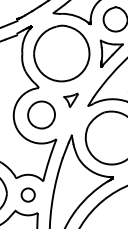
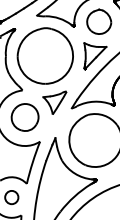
part: (70, 100) -> (54, 102), size x1.67

